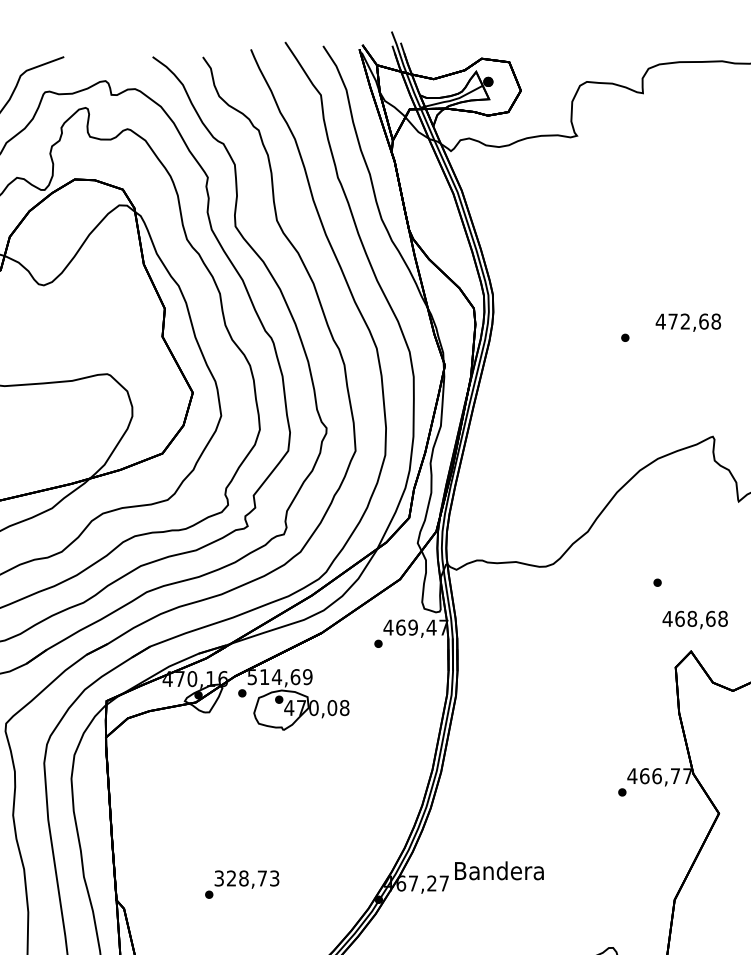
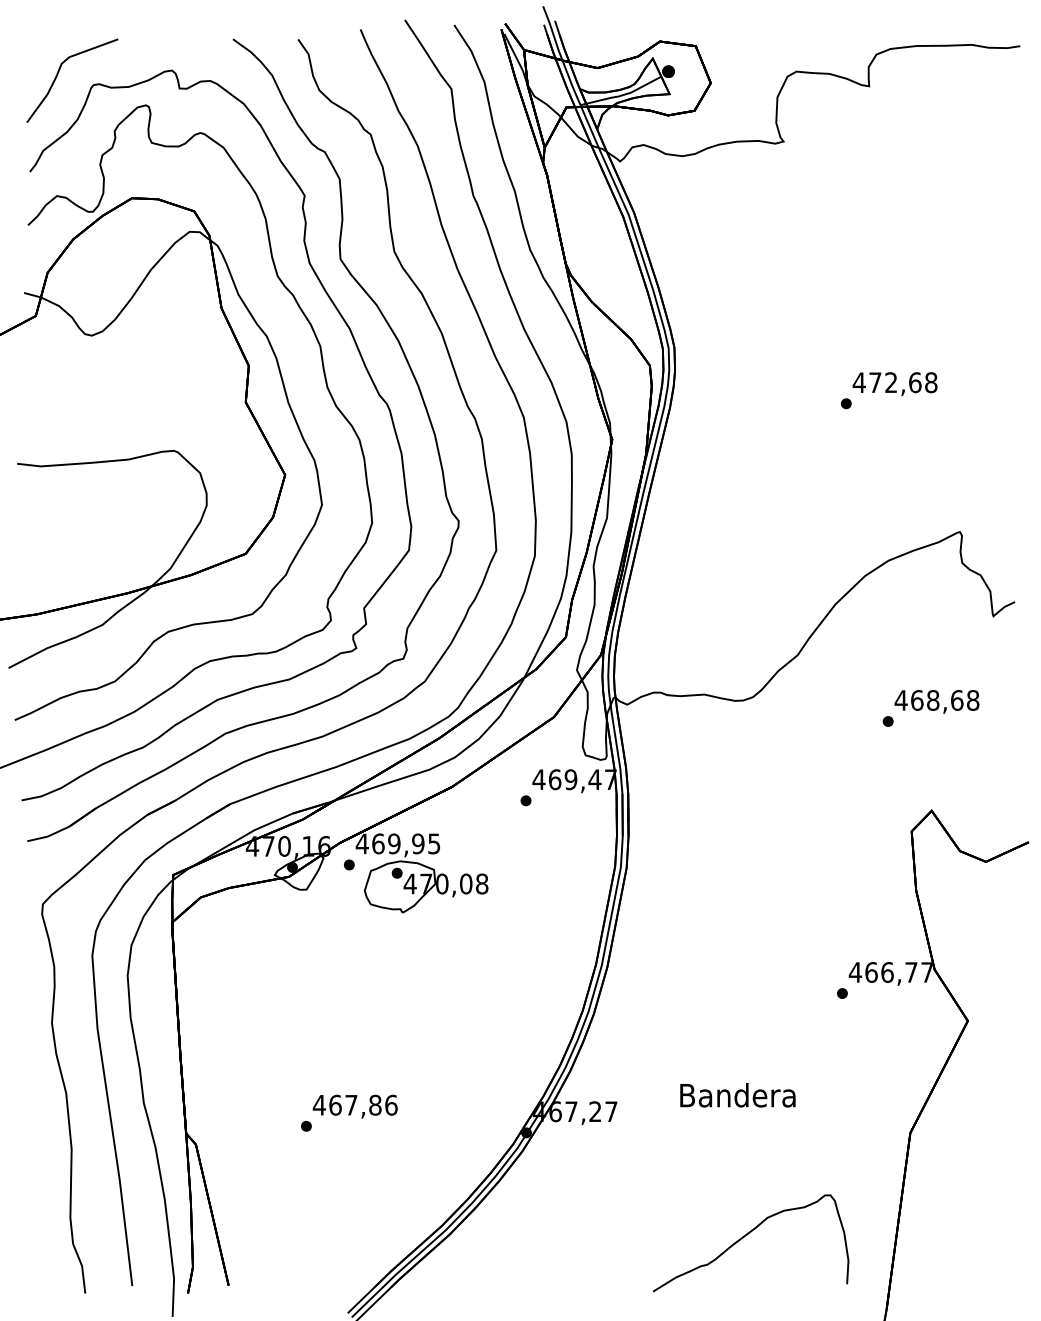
text: (687, 322) -> (894, 383), moved
text: (694, 619) -> (936, 701), moved
text: (279, 676) -> (397, 843), 514,69 -> 469,95
text: (499, 870) -> (737, 1095), moved
text: (246, 877) -> (354, 1104), 328,73 -> 467,86

